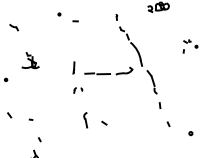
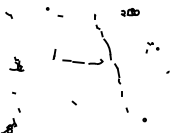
part: (29, 59) -> (16, 63), moved
part: (77, 89) -> (55, 72), removed
part: (86, 119) -> (59, 98), removed

